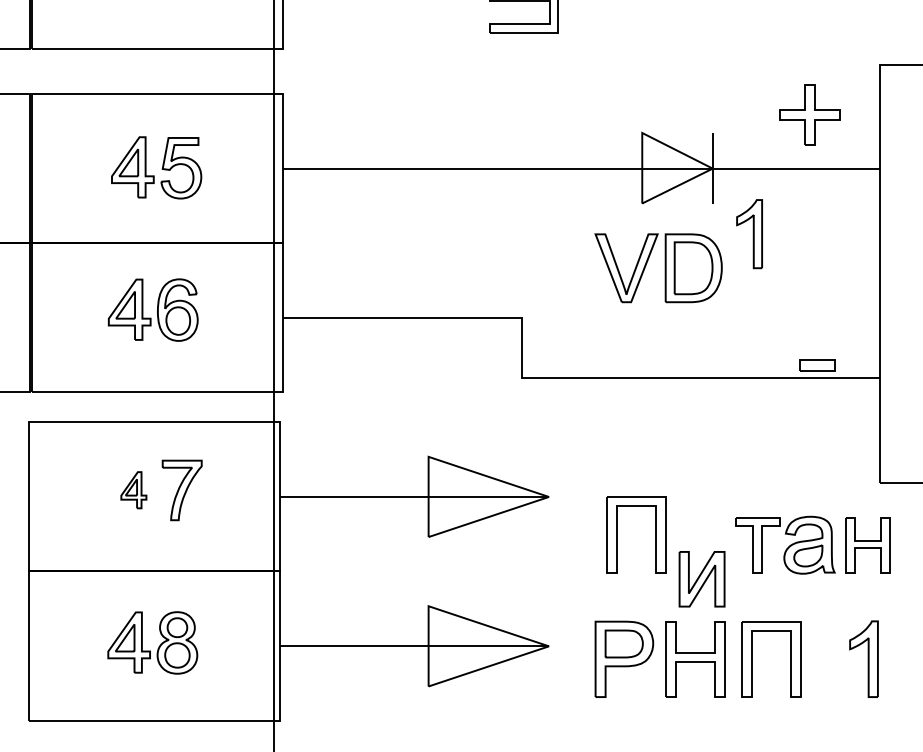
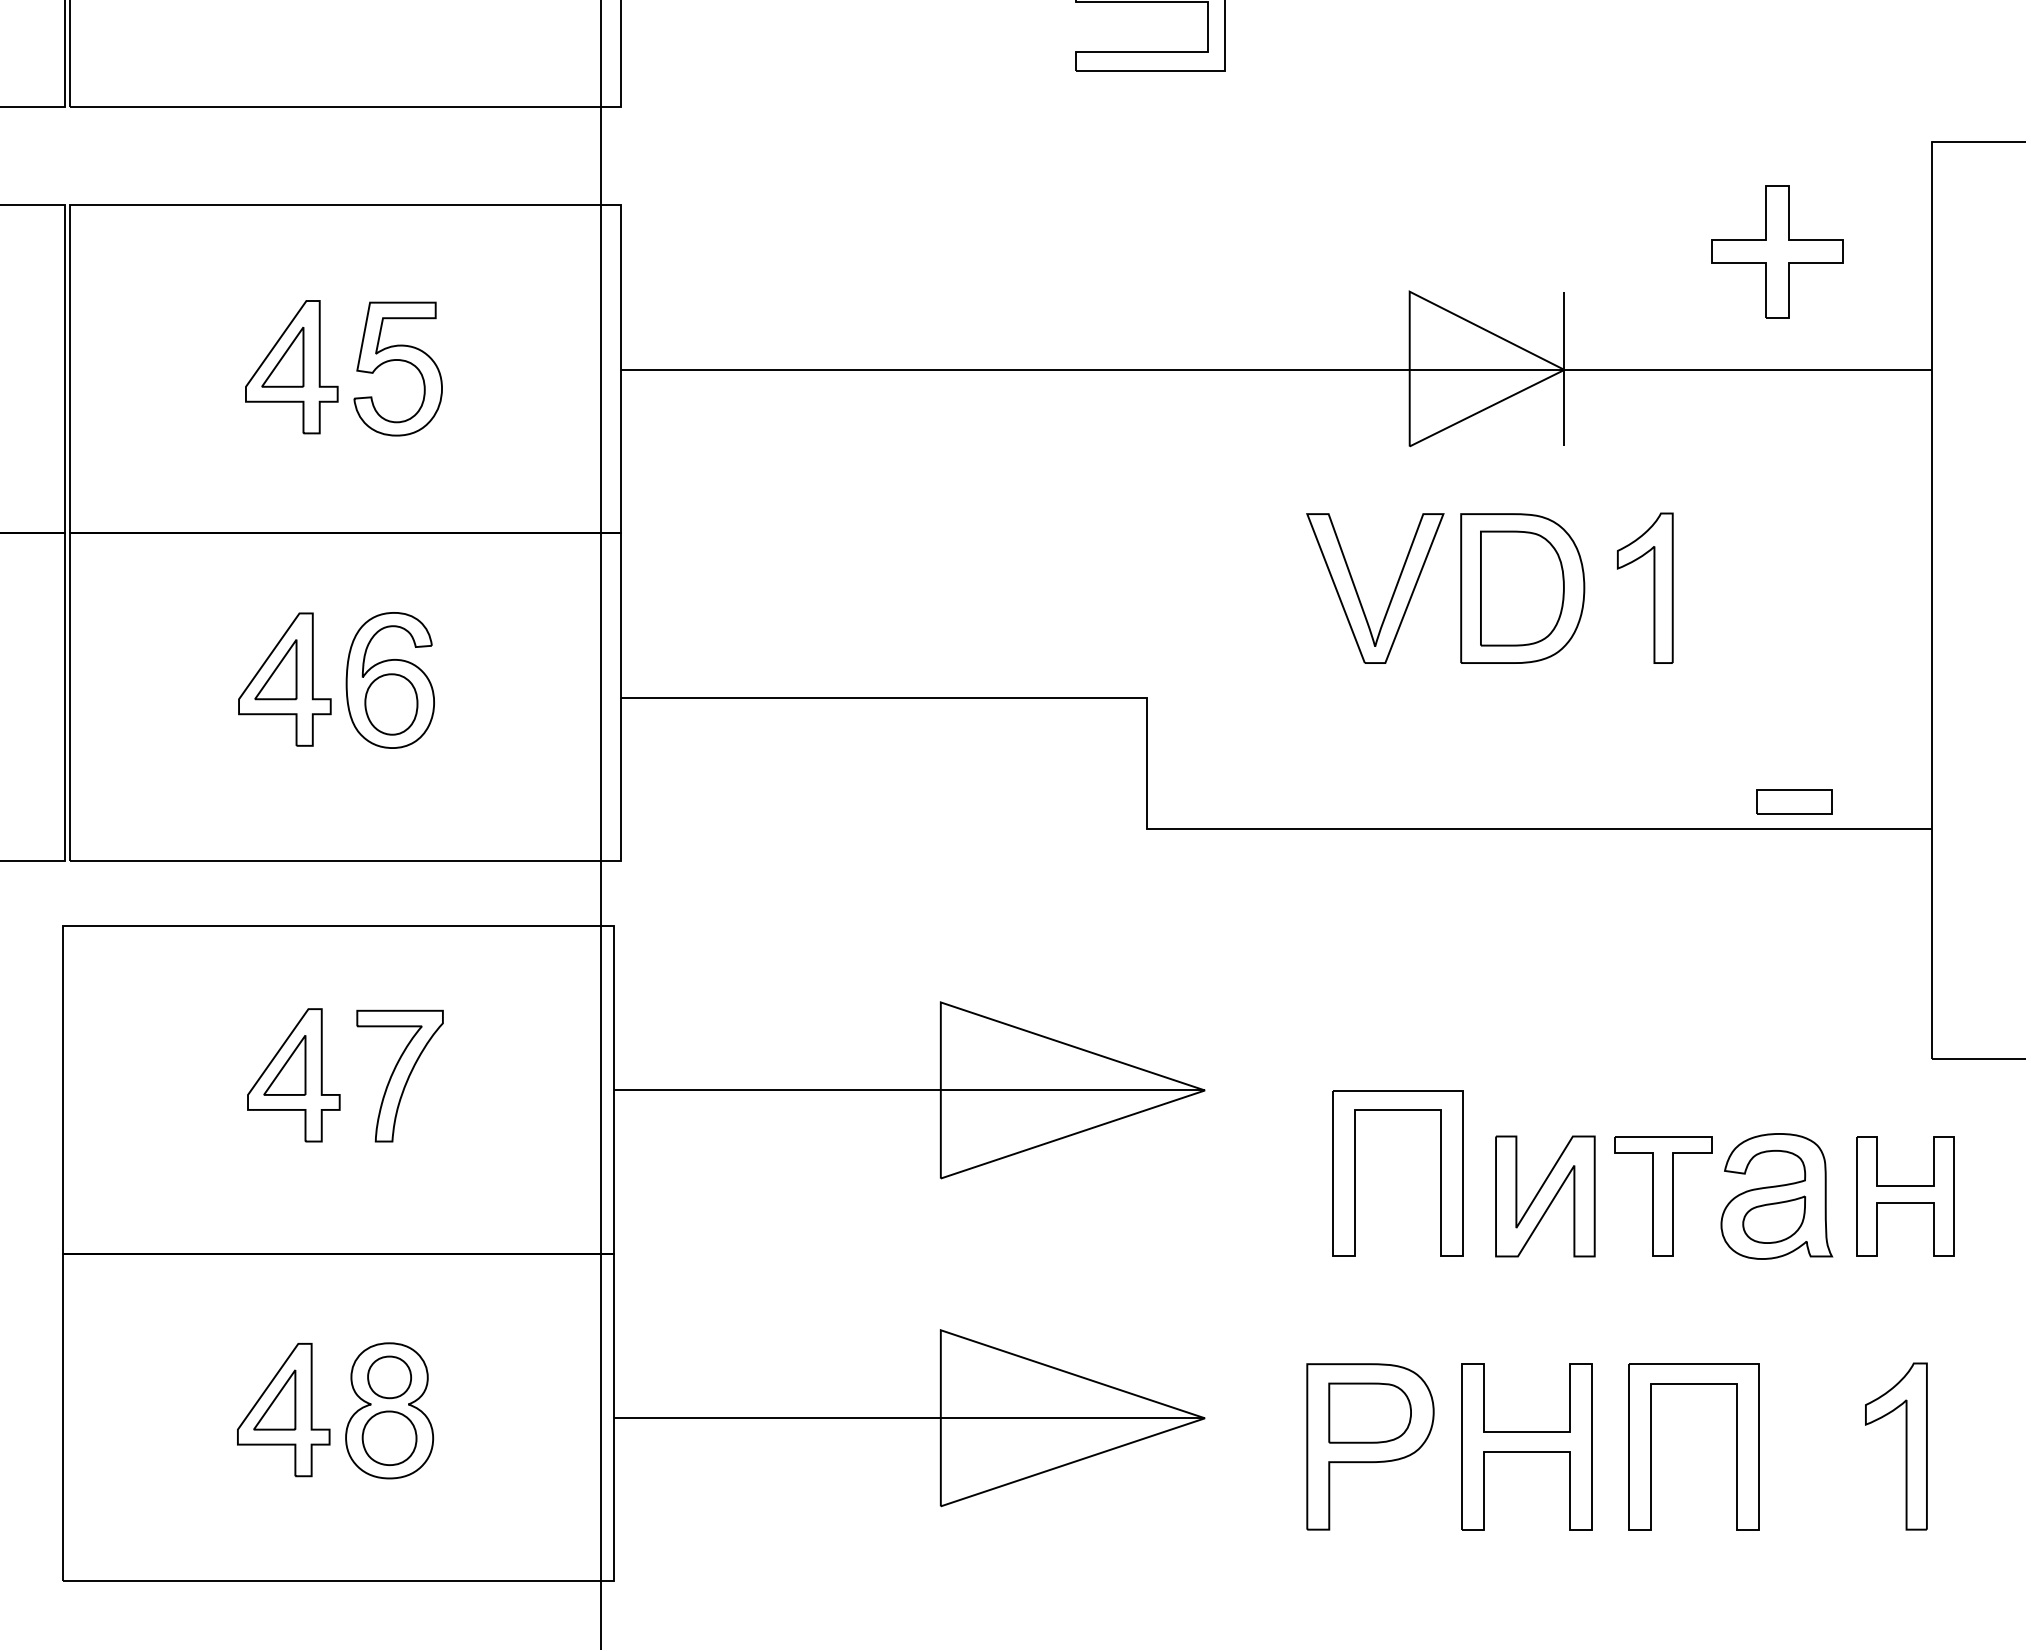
part: (749, 234) -> (1645, 589), moved
part: (133, 490) -> (293, 1076), size x1.67
part: (701, 579) -> (1544, 1196), moved

